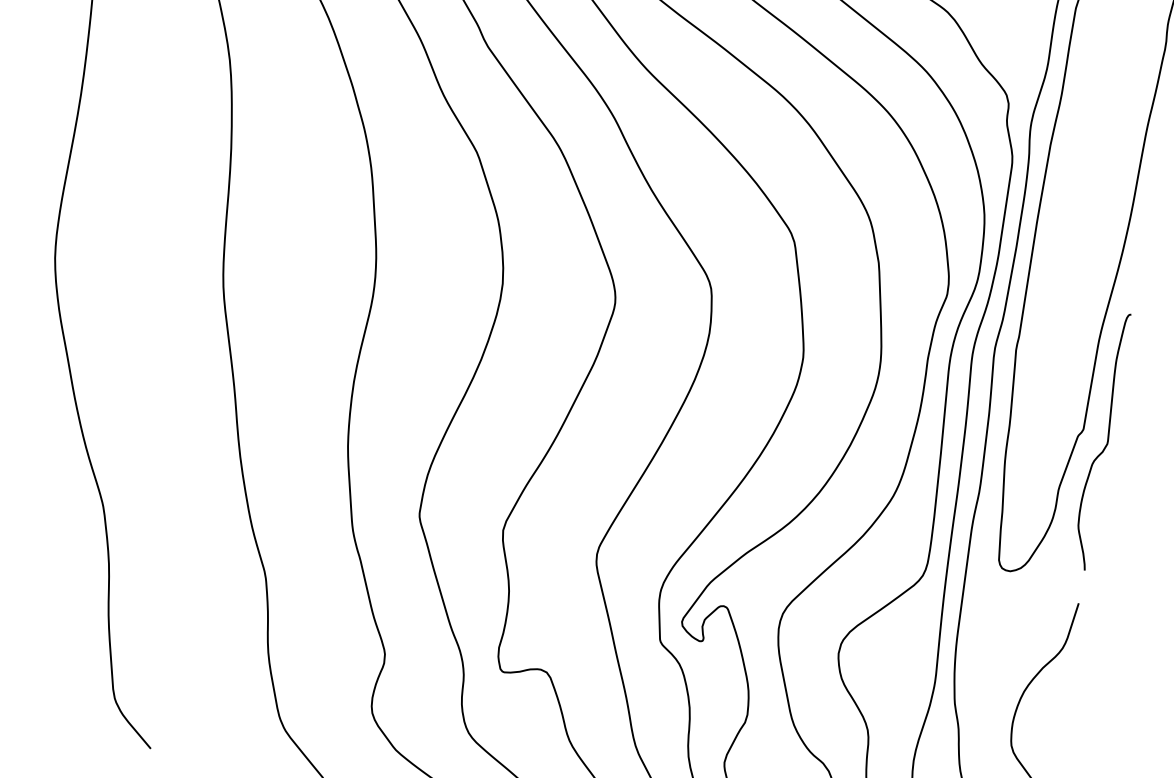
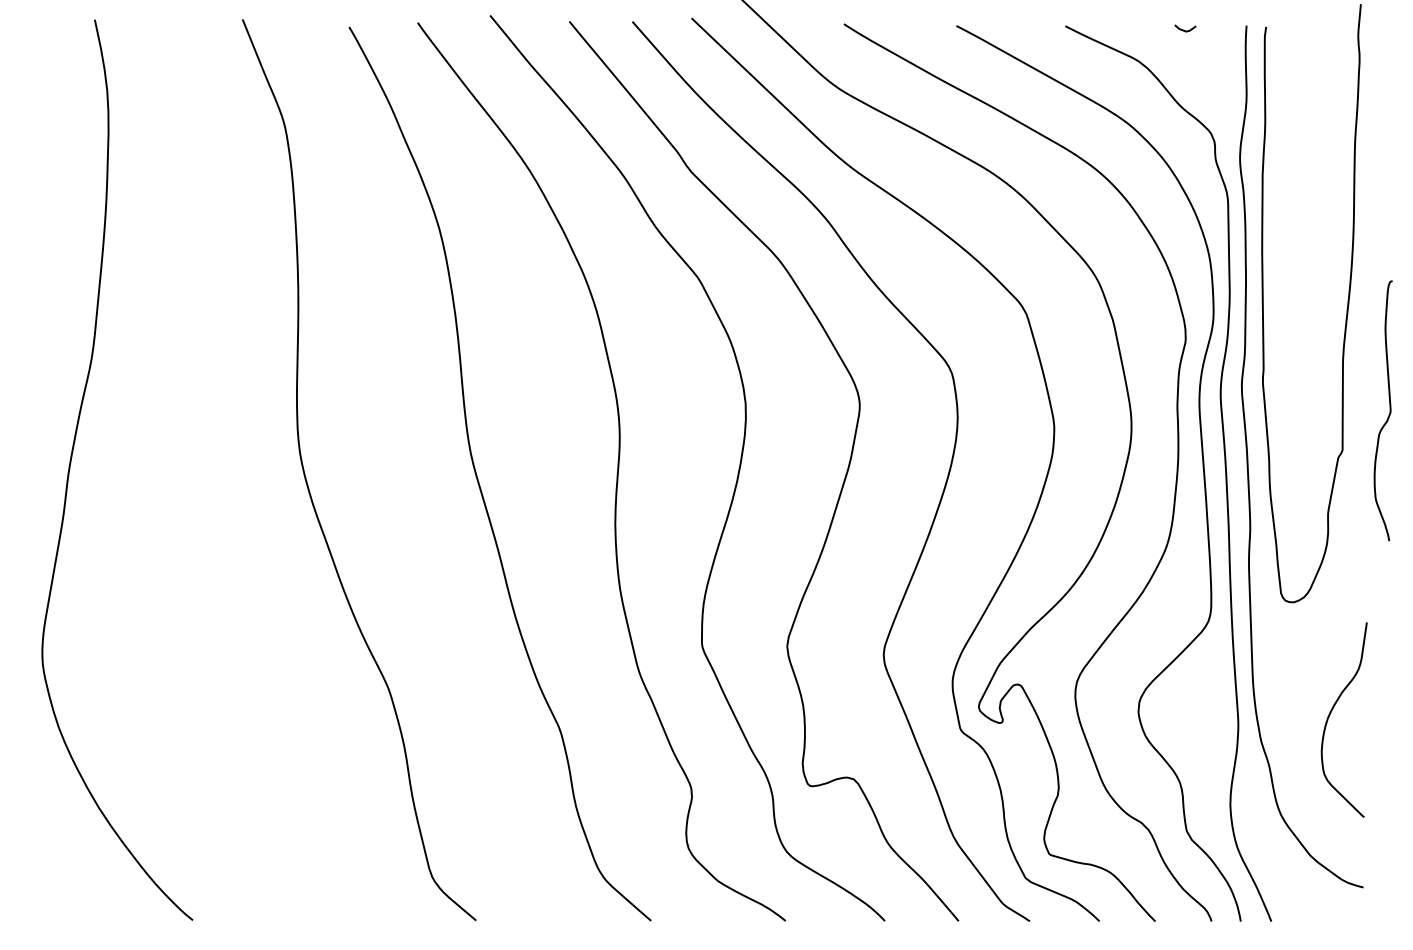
curve: (1106, 441) -> (1389, 410), moved

